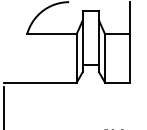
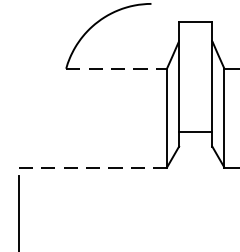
line: (52, 34) -> (117, 69), solid -> dashed
line: (40, 82) -> (93, 167), solid -> dashed

